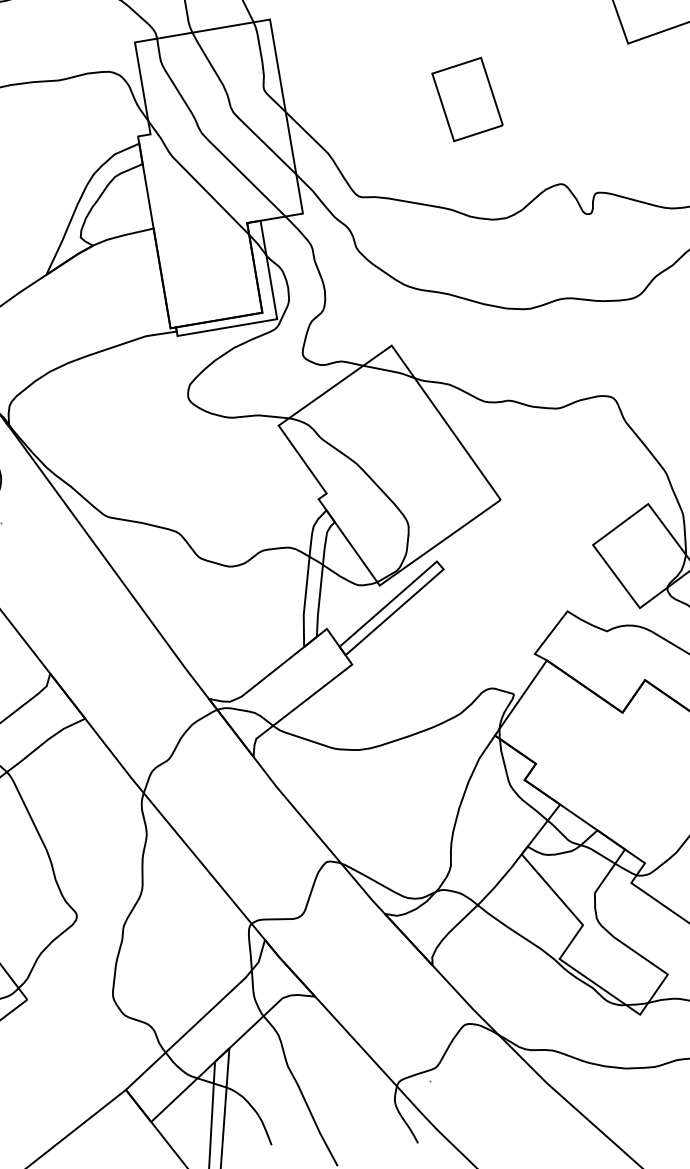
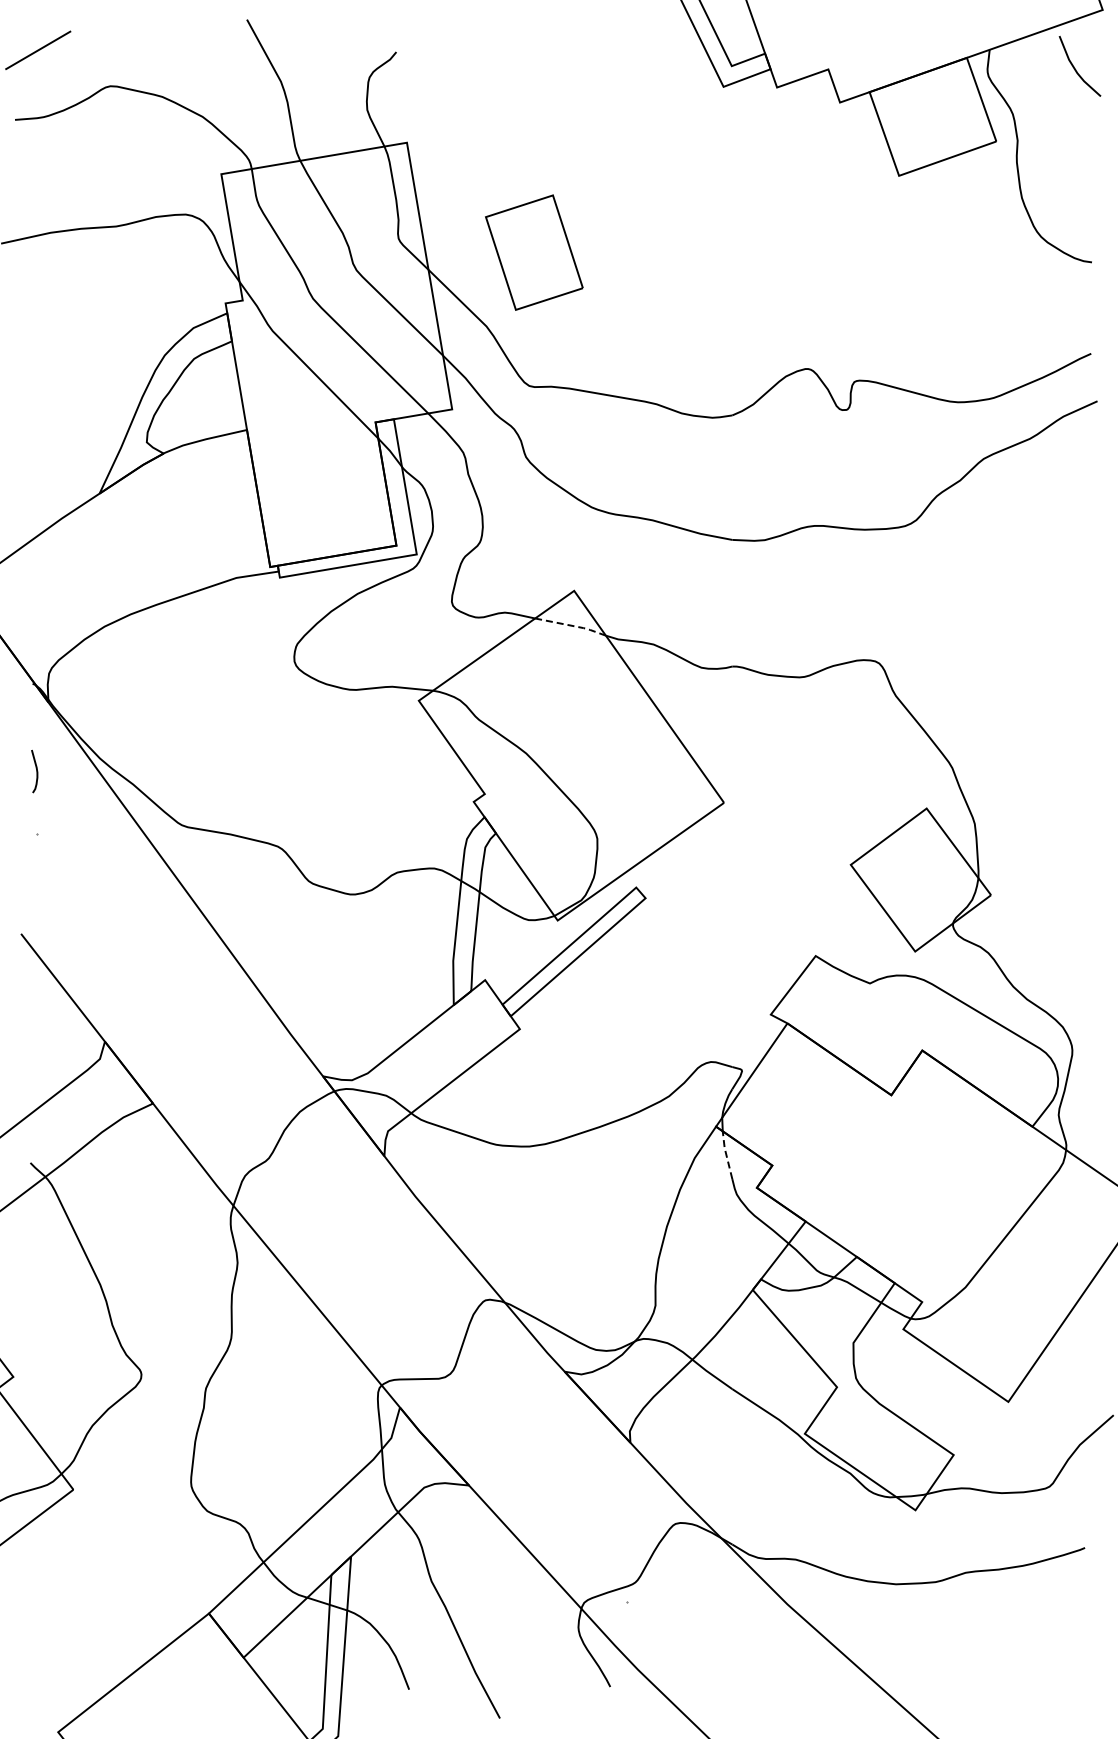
part: (467, 99) -> (534, 252), moved
line: (390, 370) -> (572, 625), solid -> dashed
line: (502, 755) -> (726, 1154), solid -> dashed

